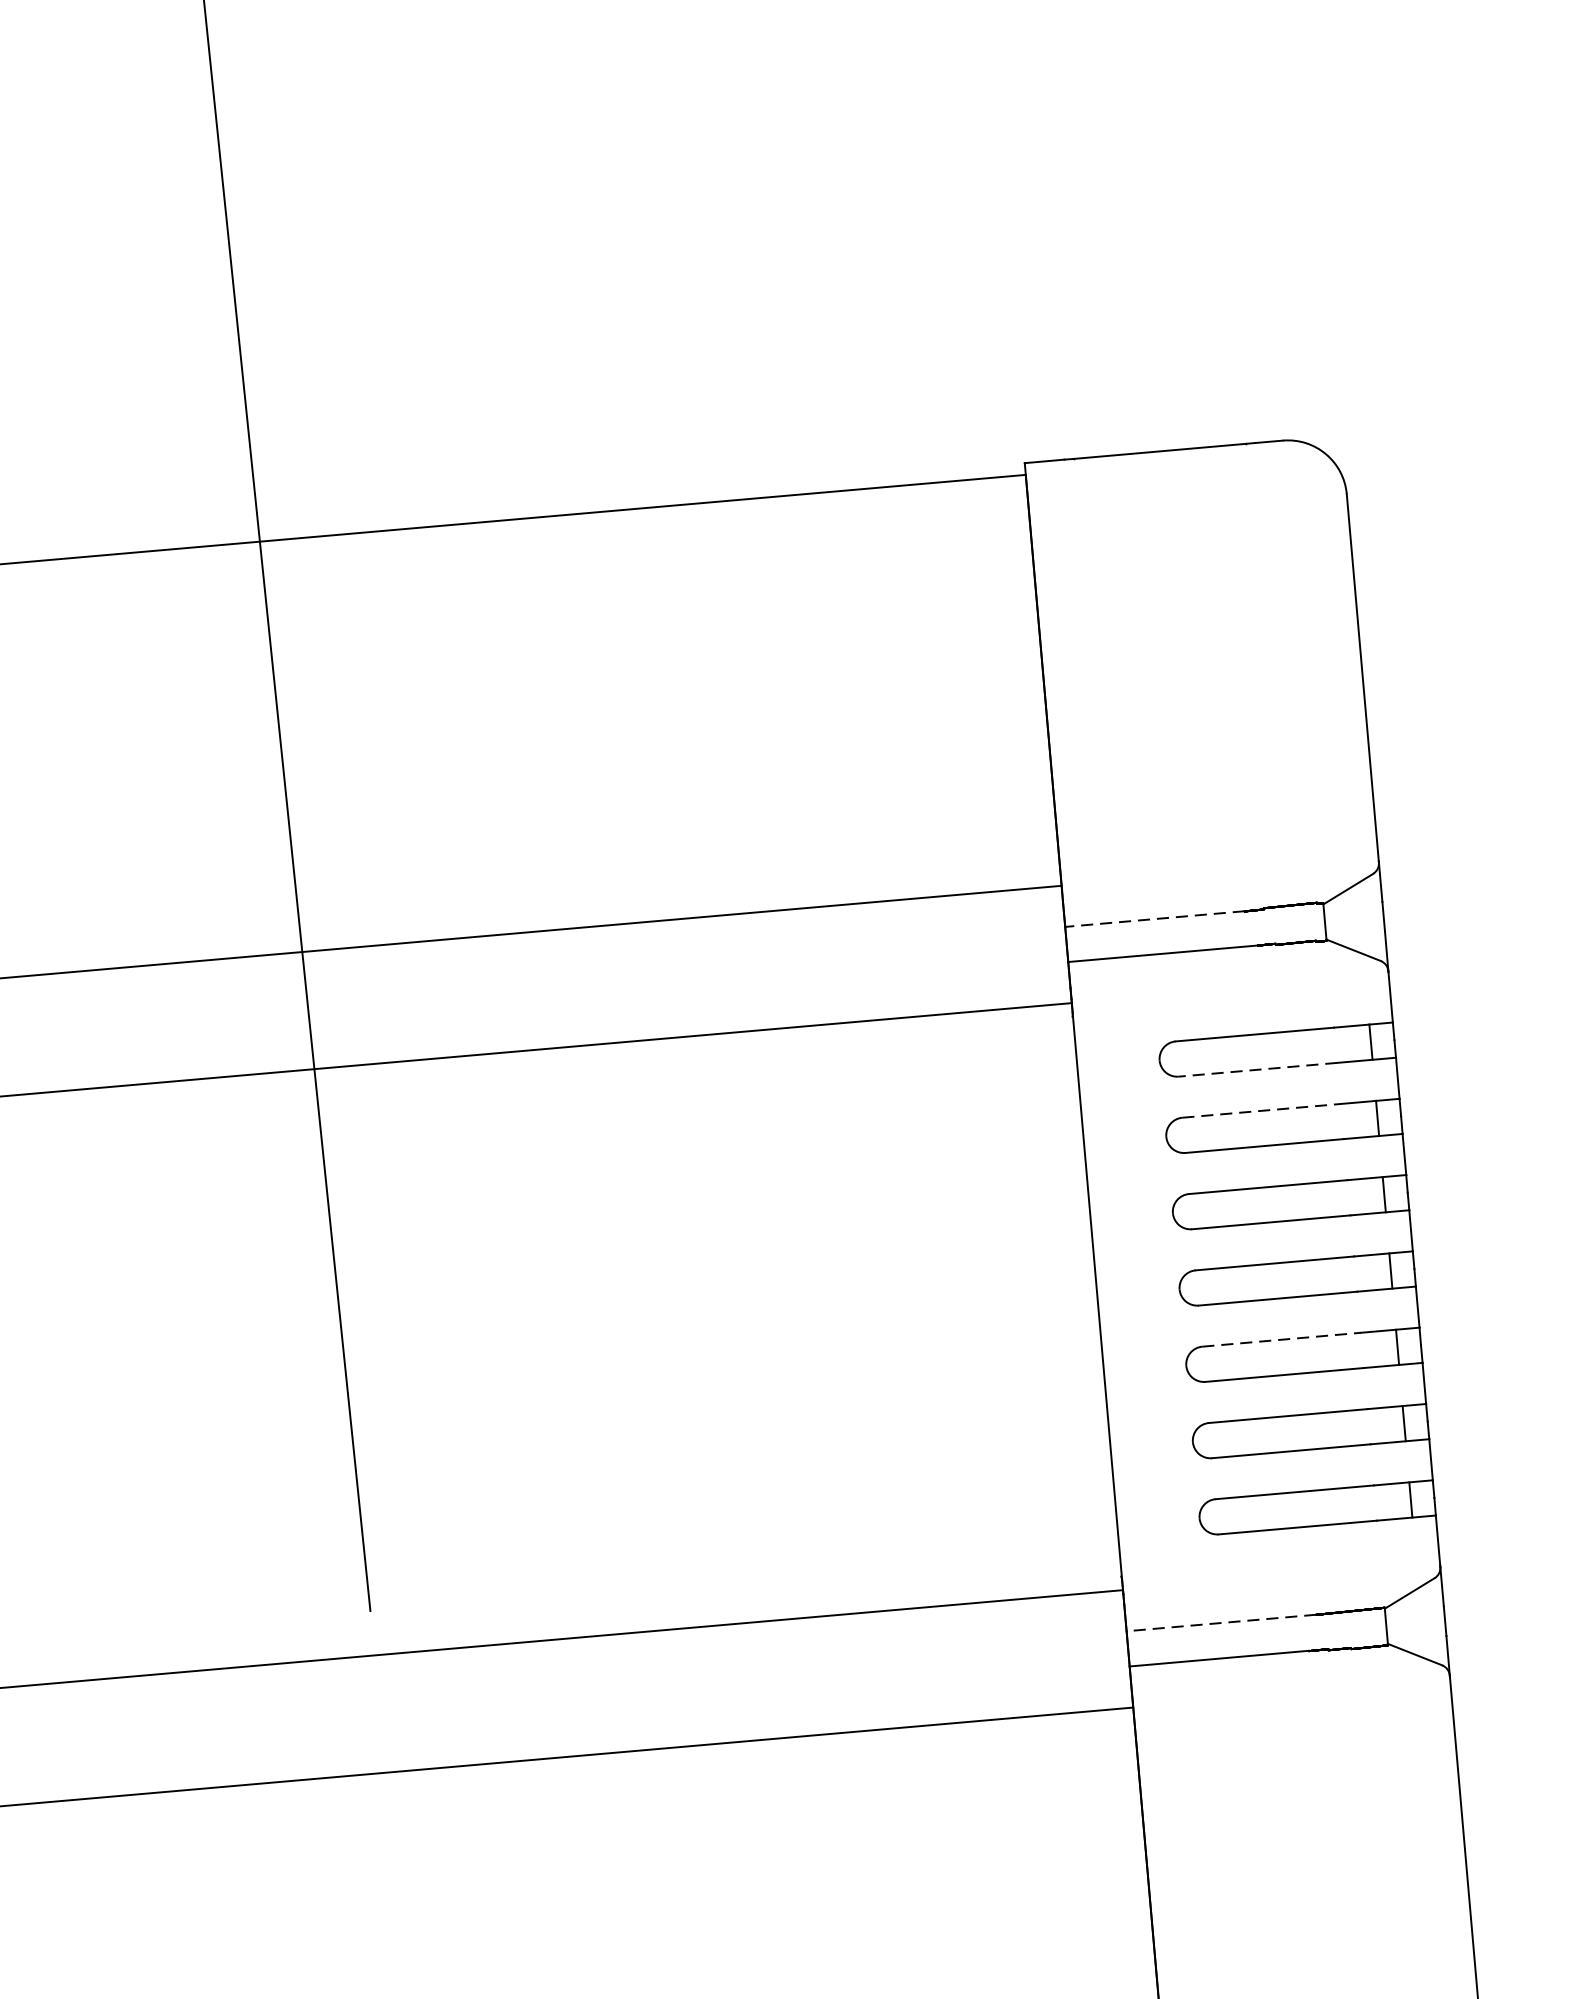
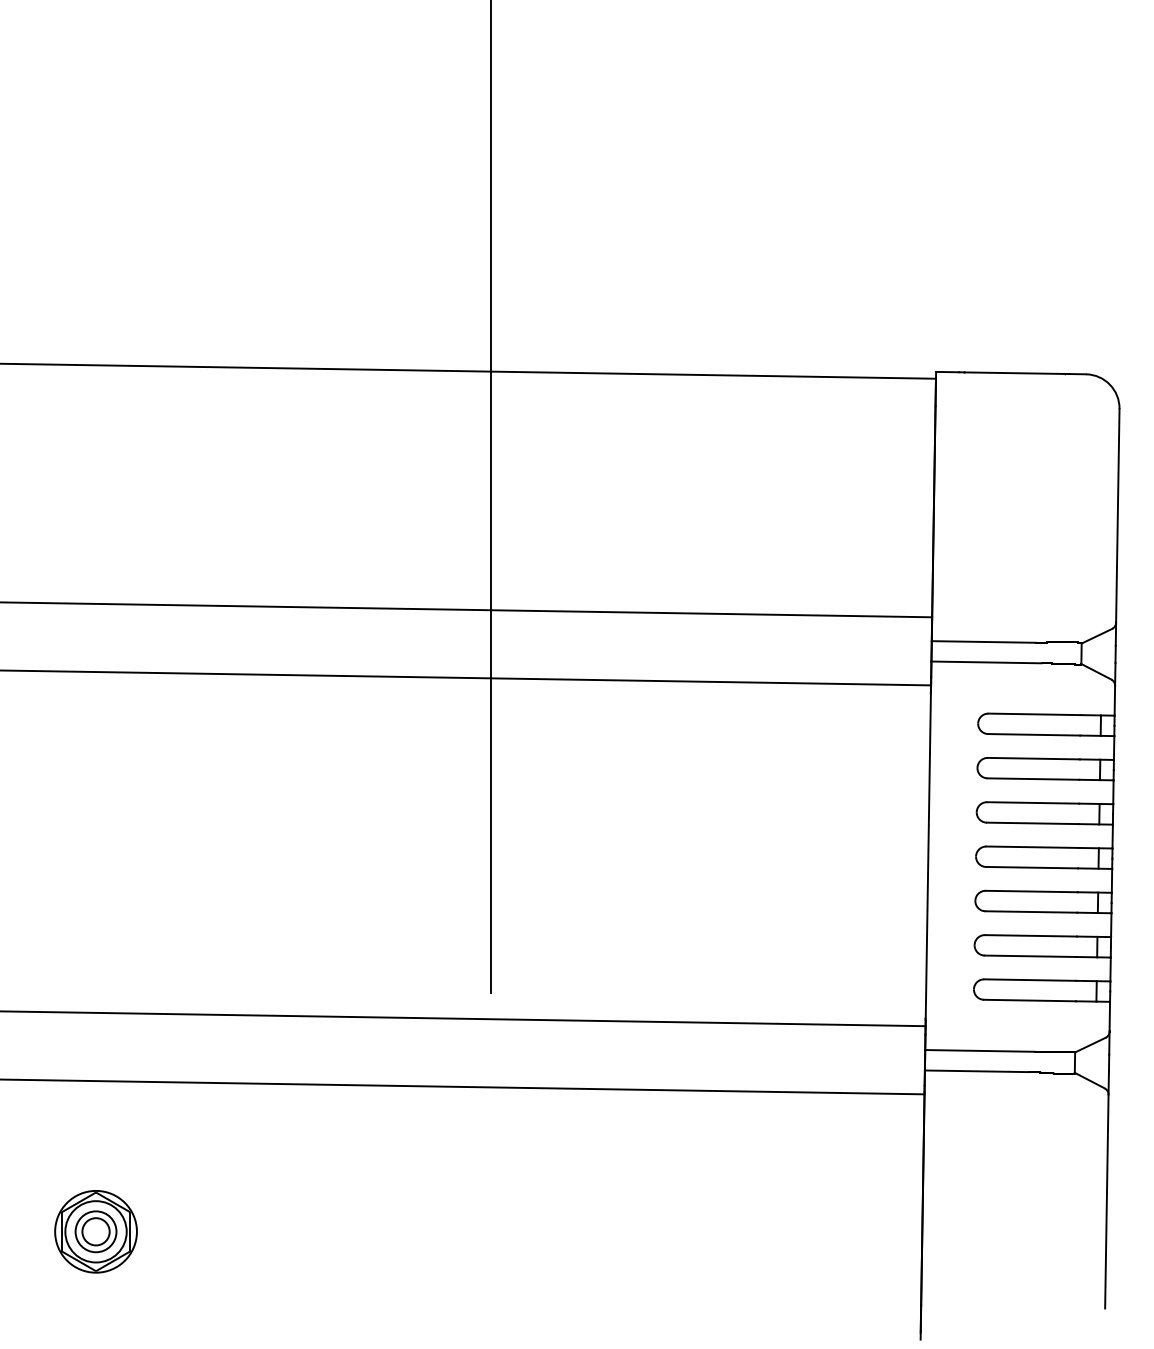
line: (1154, 918) -> (983, 641), dashed -> solid
line: (1256, 1069) -> (1033, 734), dashed -> solid
line: (1262, 1110) -> (1034, 758), dashed -> solid
line: (1282, 1339) -> (1032, 891), dashed -> solid
line: (1220, 1622) -> (979, 1050), dashed -> solid

